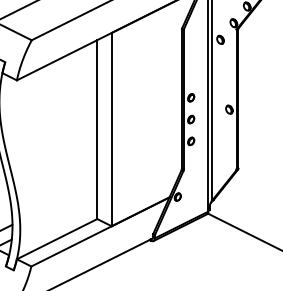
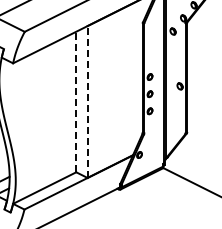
line: (97, 128) -> (76, 101), solid -> dashed
line: (111, 130) -> (87, 102), solid -> dashed

